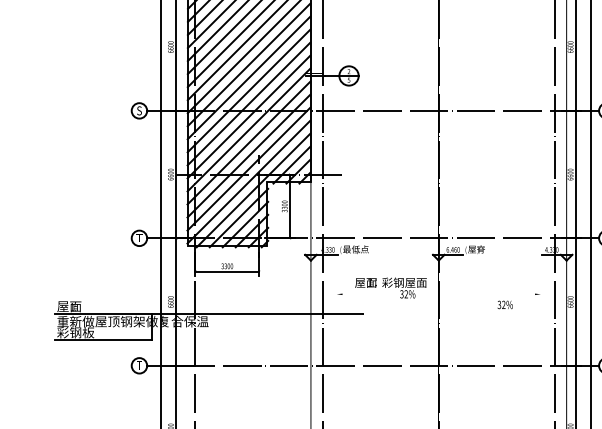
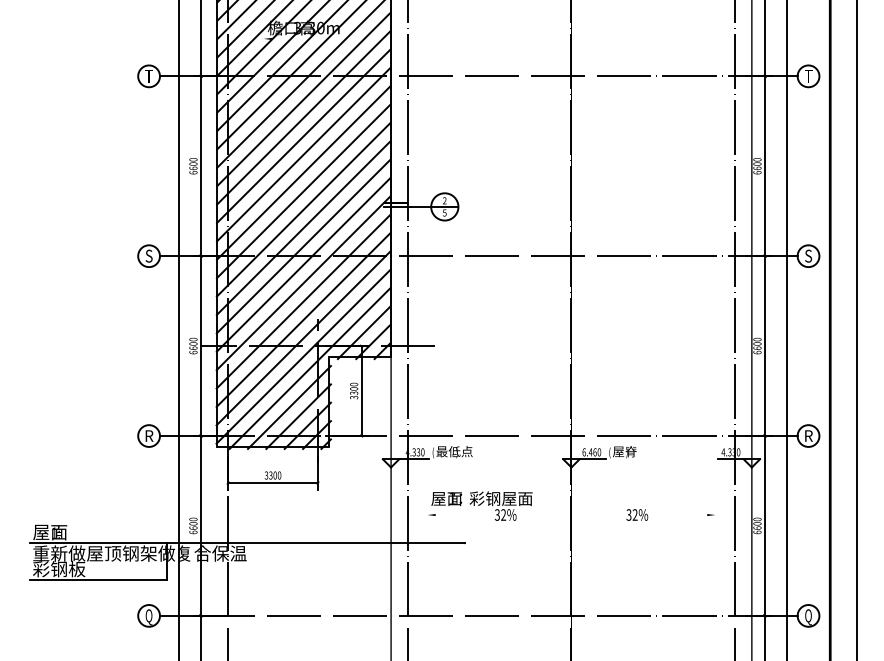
text: (139, 237) -> (149, 435), T -> R
text: (390, 287) -> (481, 505), moved
text: (505, 304) -> (637, 514), moved
text: (139, 366) -> (148, 617), T -> Q

